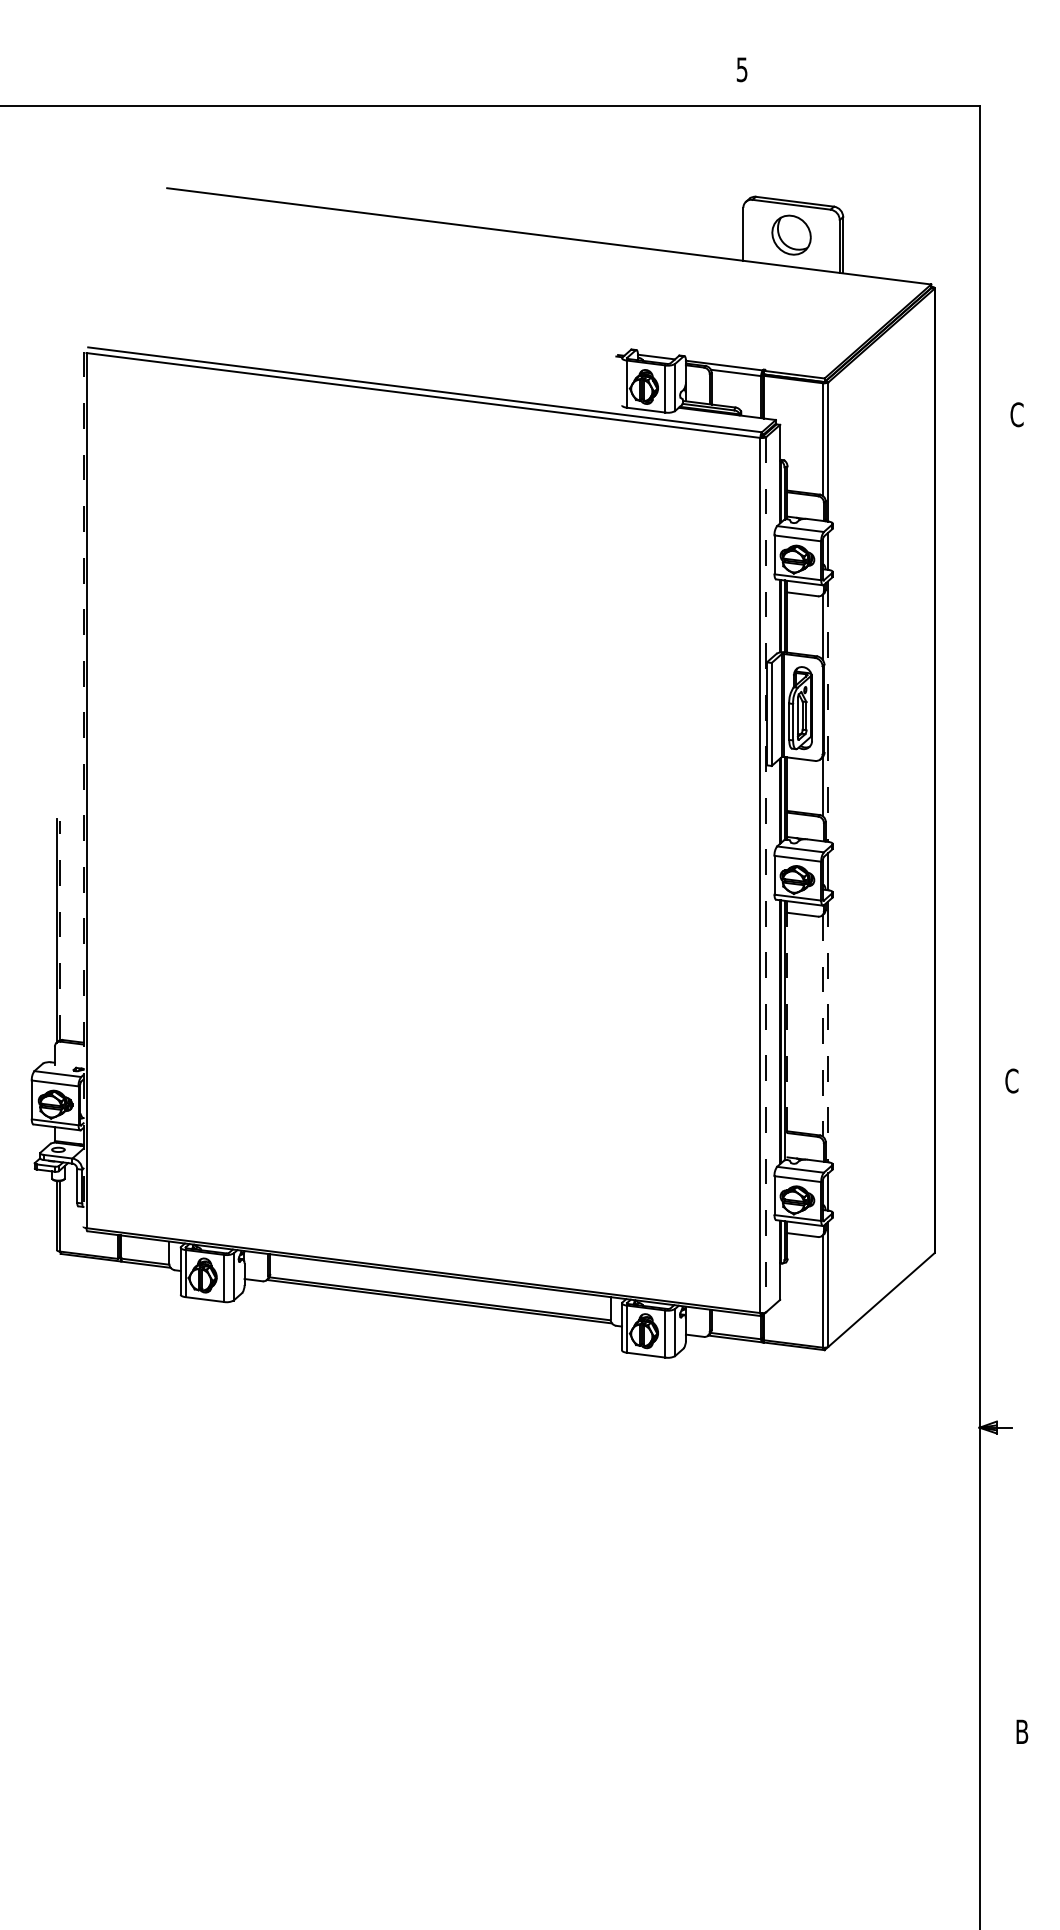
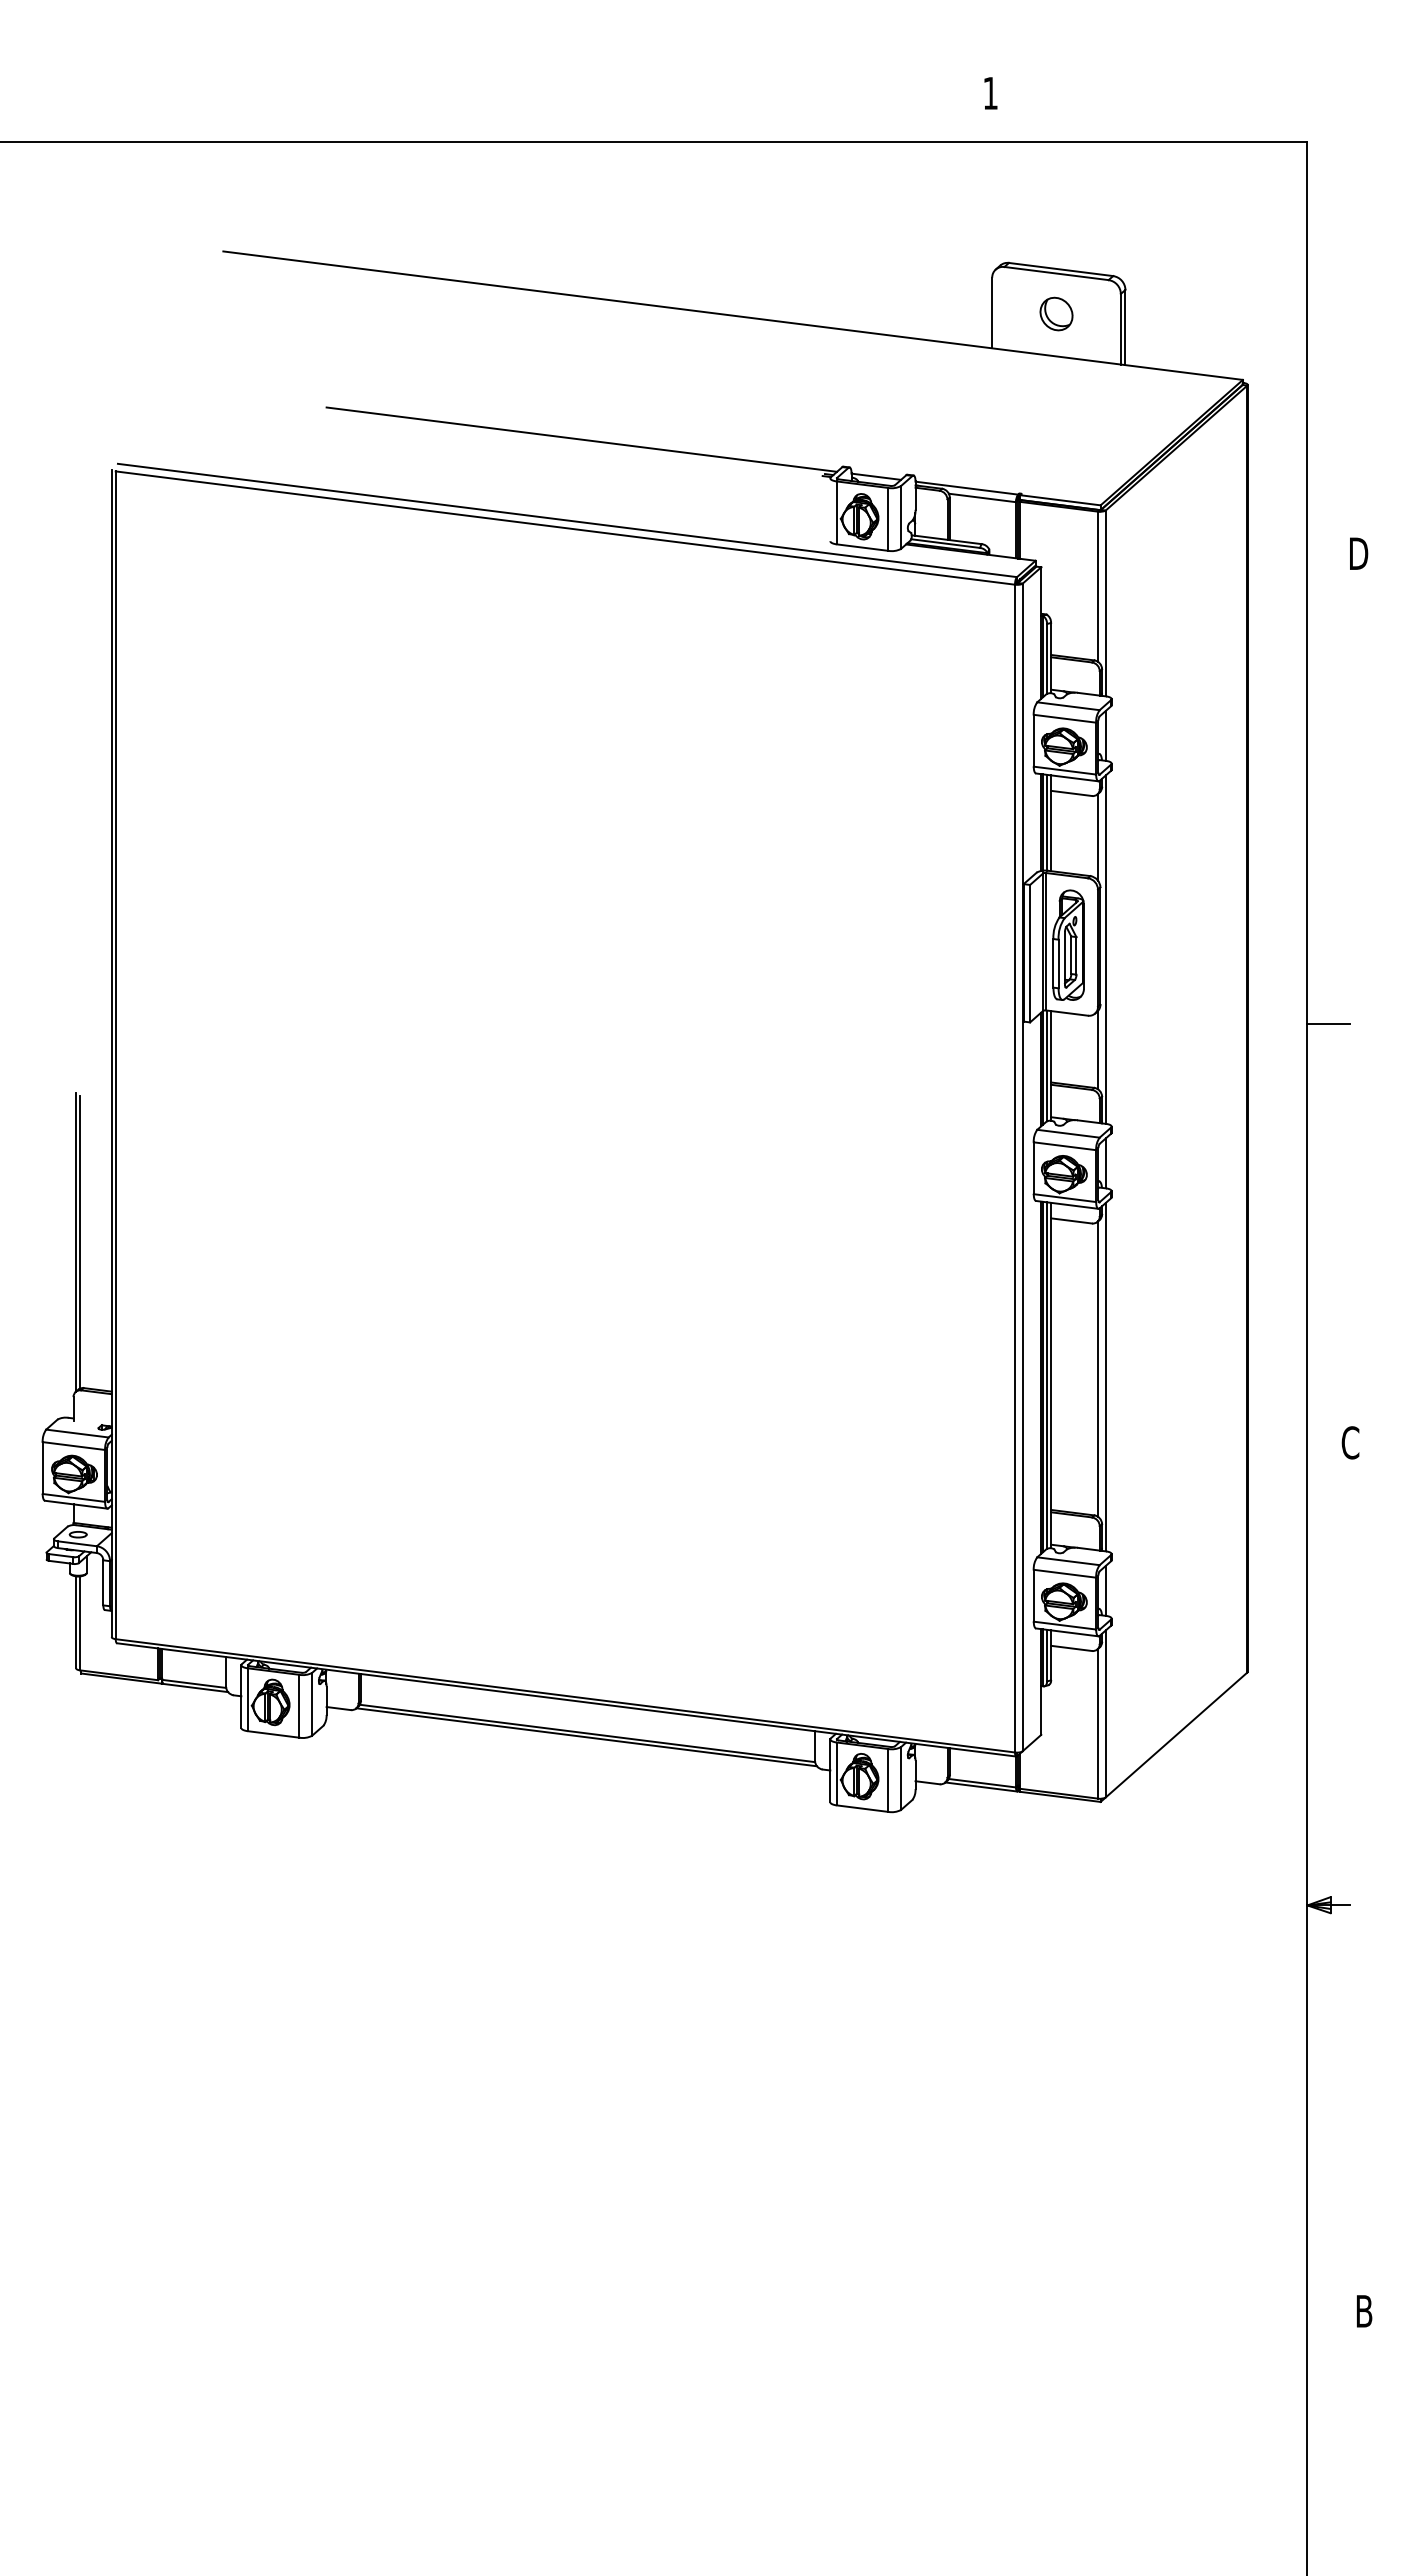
text: (742, 69) -> (990, 93), 5 -> 1
part: (791, 234) -> (1056, 313), size x0.62
line: (435, 329) -> (581, 439), added
text: (1017, 414) -> (1358, 553), C -> D
line: (828, 712) -> (1105, 950), dashed -> solid
line: (995, 767) -> (1328, 1024), added
line: (83, 789) -> (111, 1053), dashed -> solid
line: (766, 874) -> (1022, 1167), dashed -> solid
line: (60, 930) -> (80, 1241), dashed -> solid
line: (823, 1026) -> (1098, 1369), dashed -> solid
line: (787, 1030) -> (1051, 1375), dashed -> solid
line: (828, 1032) -> (1105, 1377), dashed -> solid

